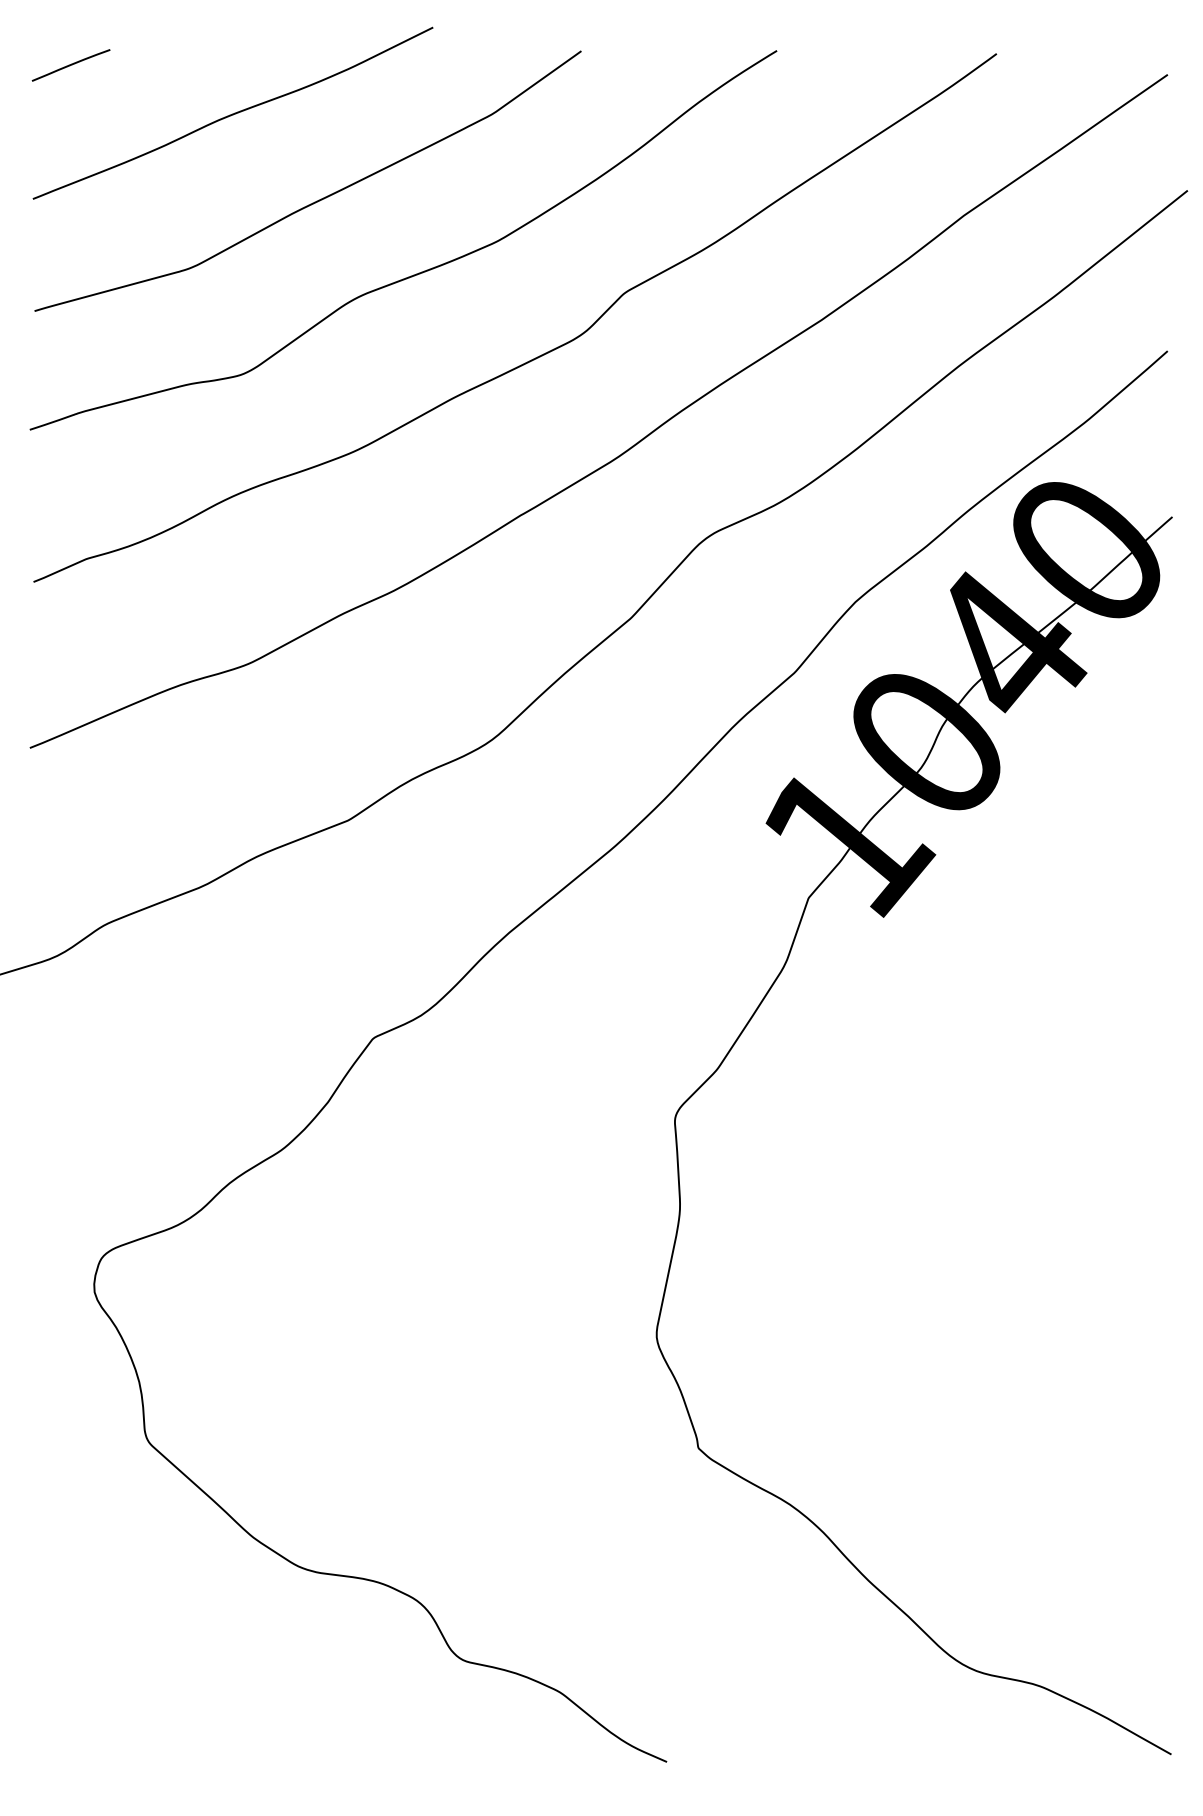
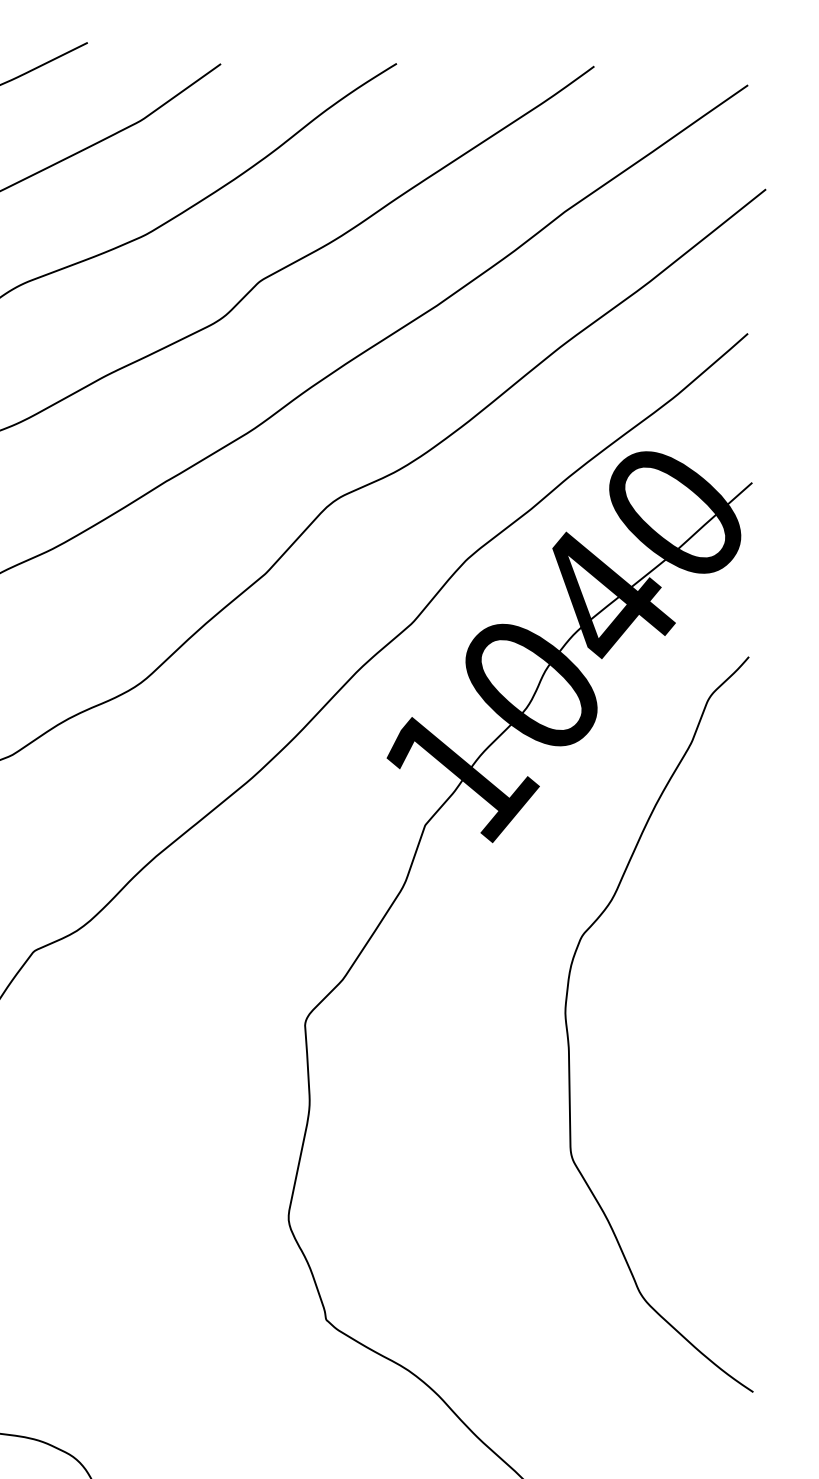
curve: (968, 1133) -> (568, 1036), added

